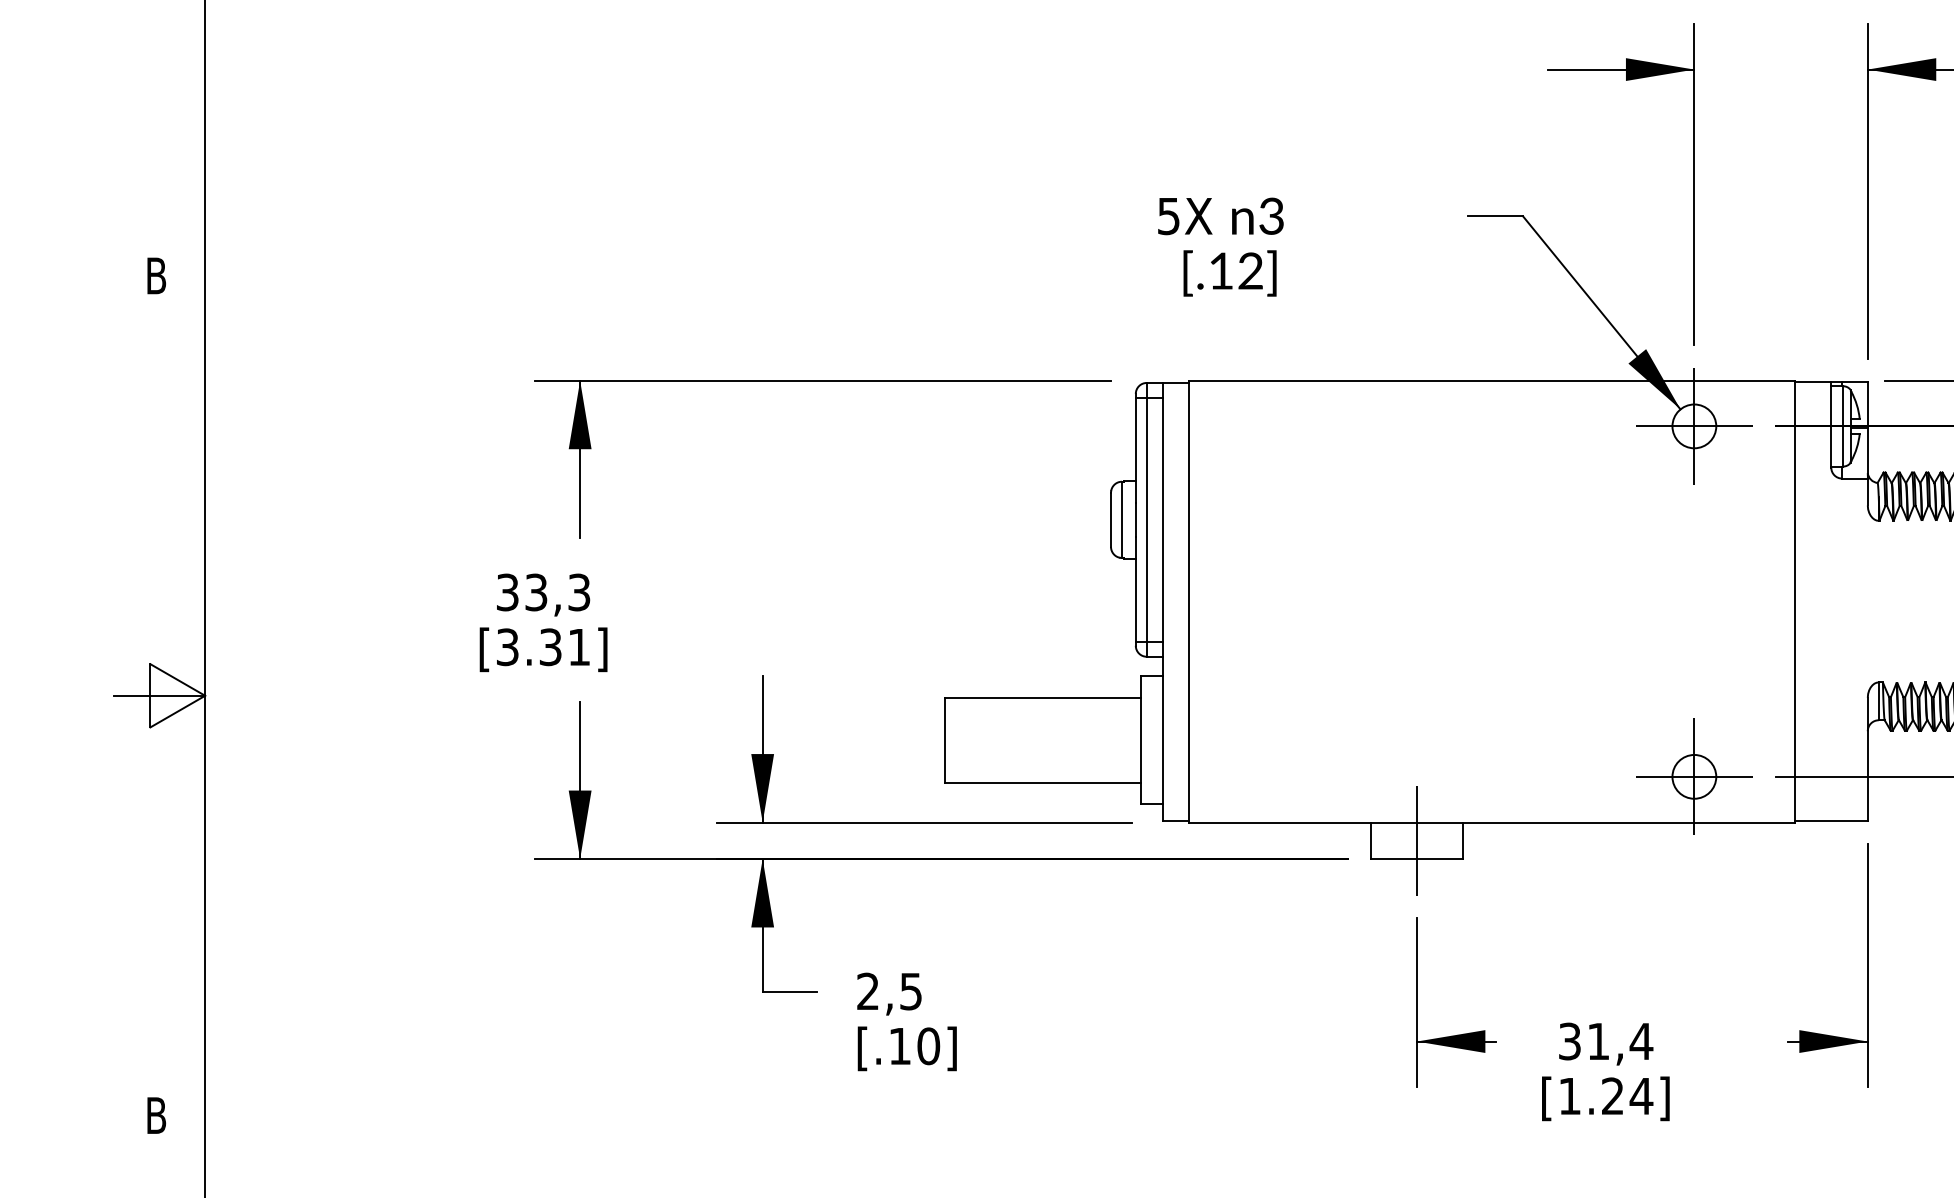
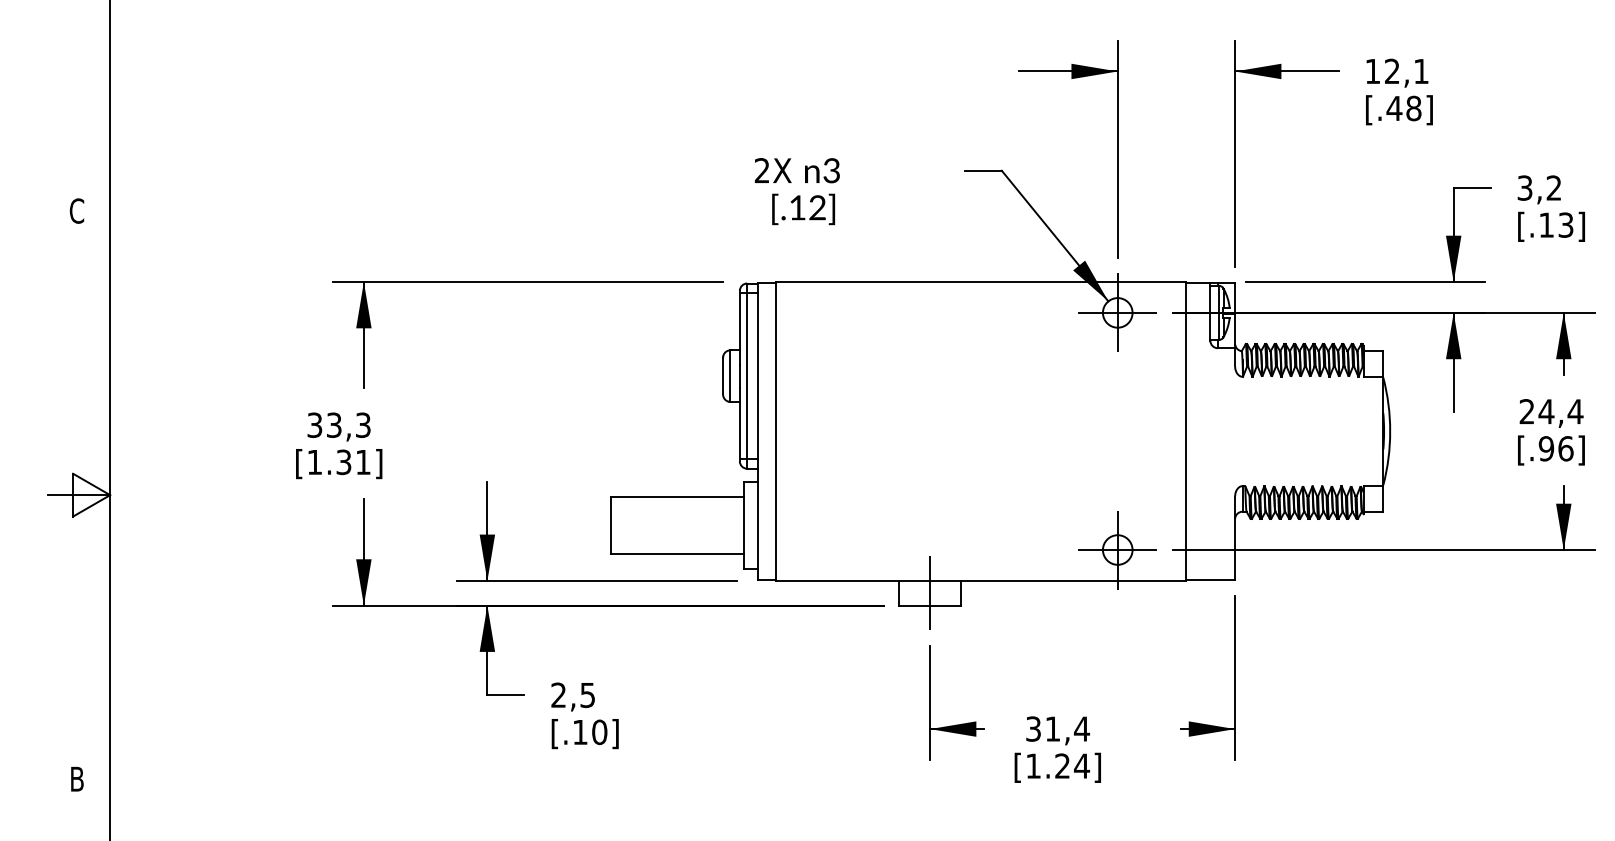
text: (1167, 215) -> (761, 170), 5X -> 2X
text: (155, 275) -> (76, 210), B -> C
text: (507, 647) -> (314, 462), [3.31] -> [1.31]

